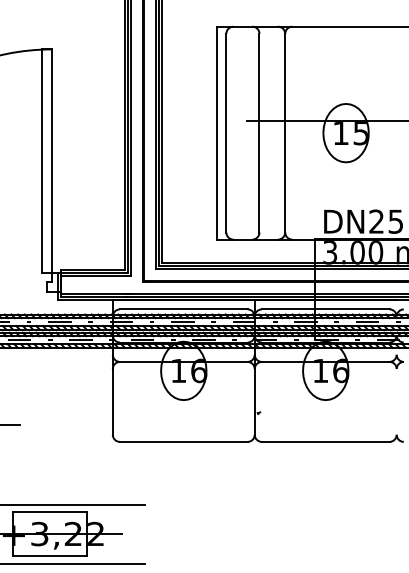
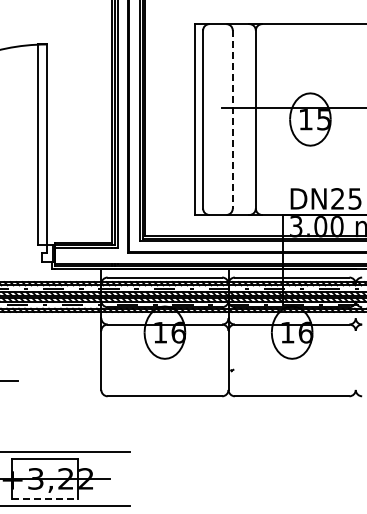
line: (259, 134) -> (232, 120), solid -> dashed
line: (50, 555) -> (45, 498), solid -> dashed

